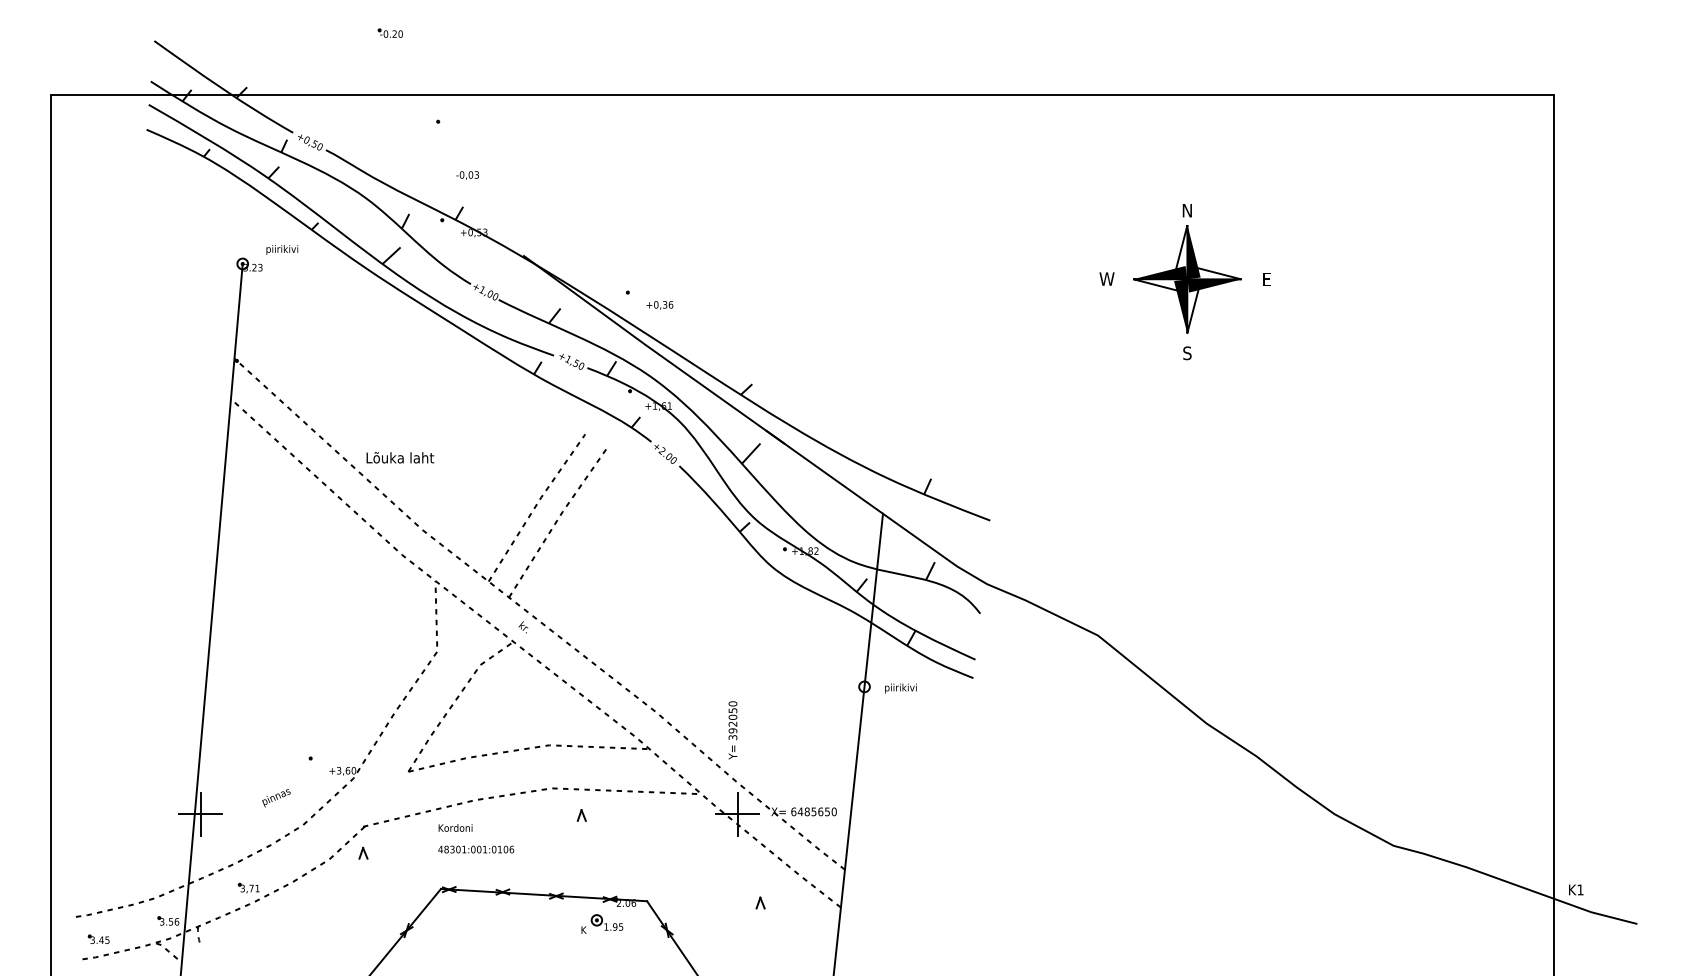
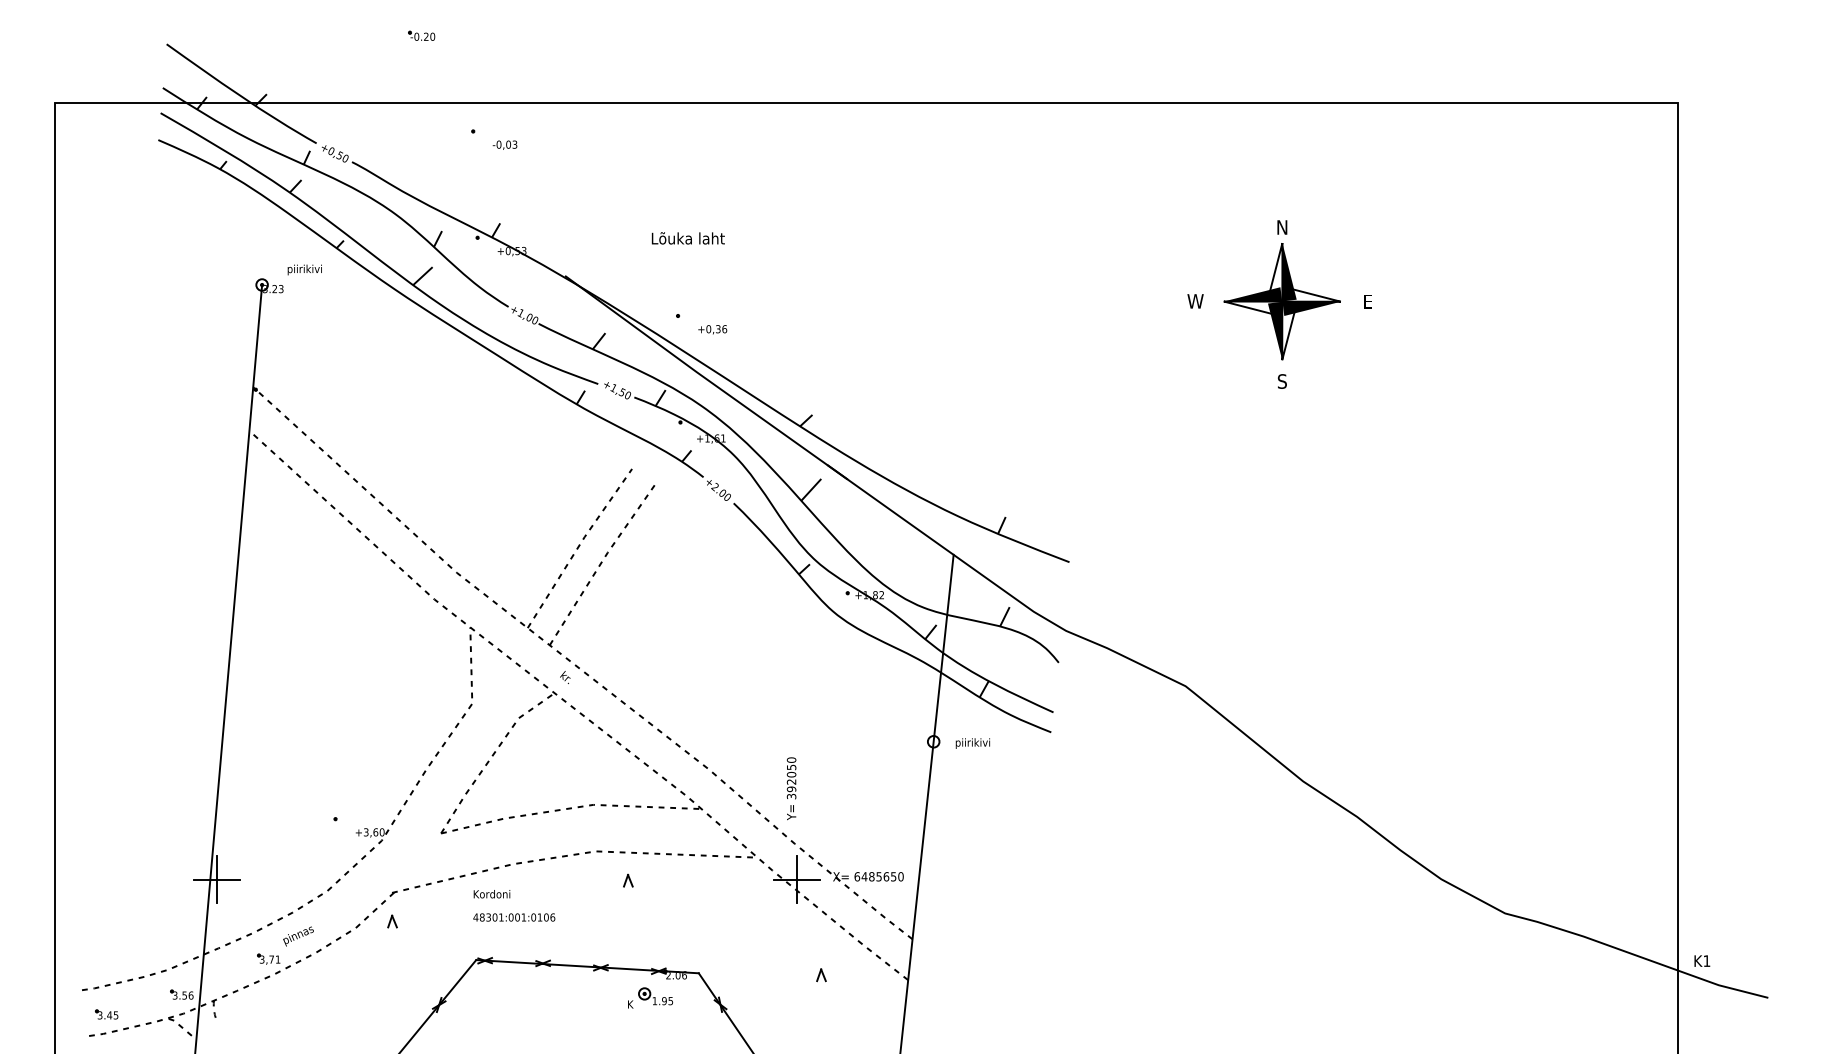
text: (467, 175) -> (504, 145), moved
text: (400, 457) -> (688, 238), moved
text: (276, 798) -> (298, 936), moved

